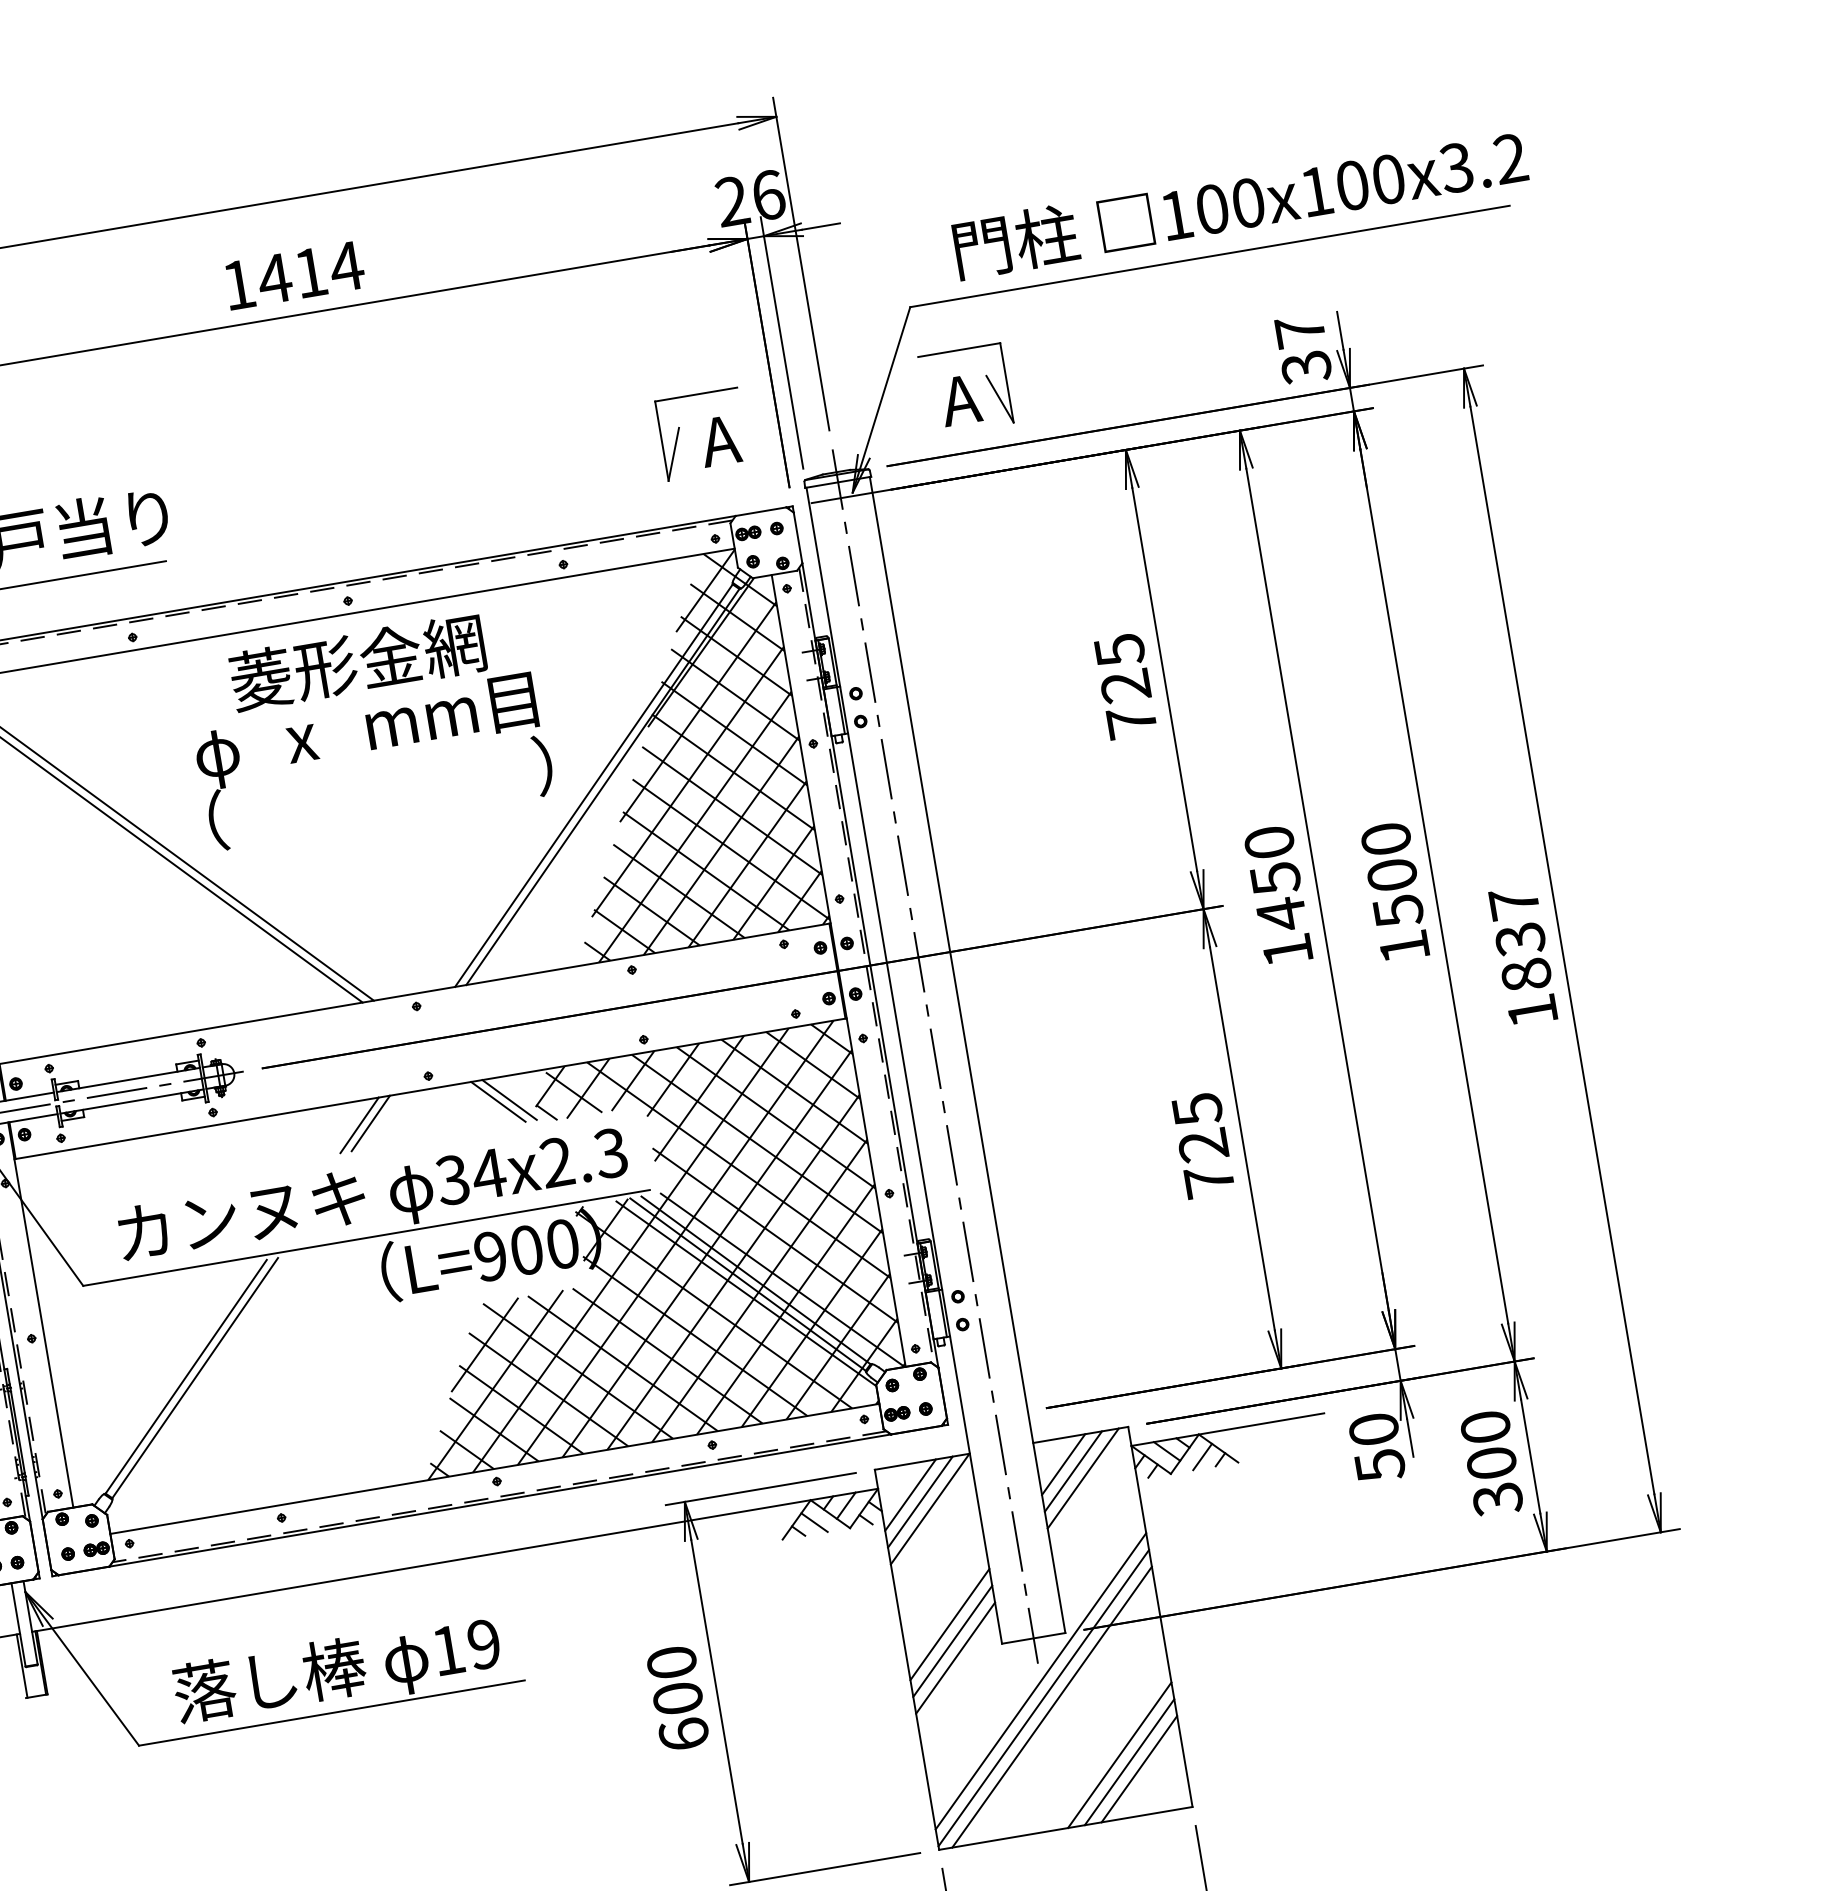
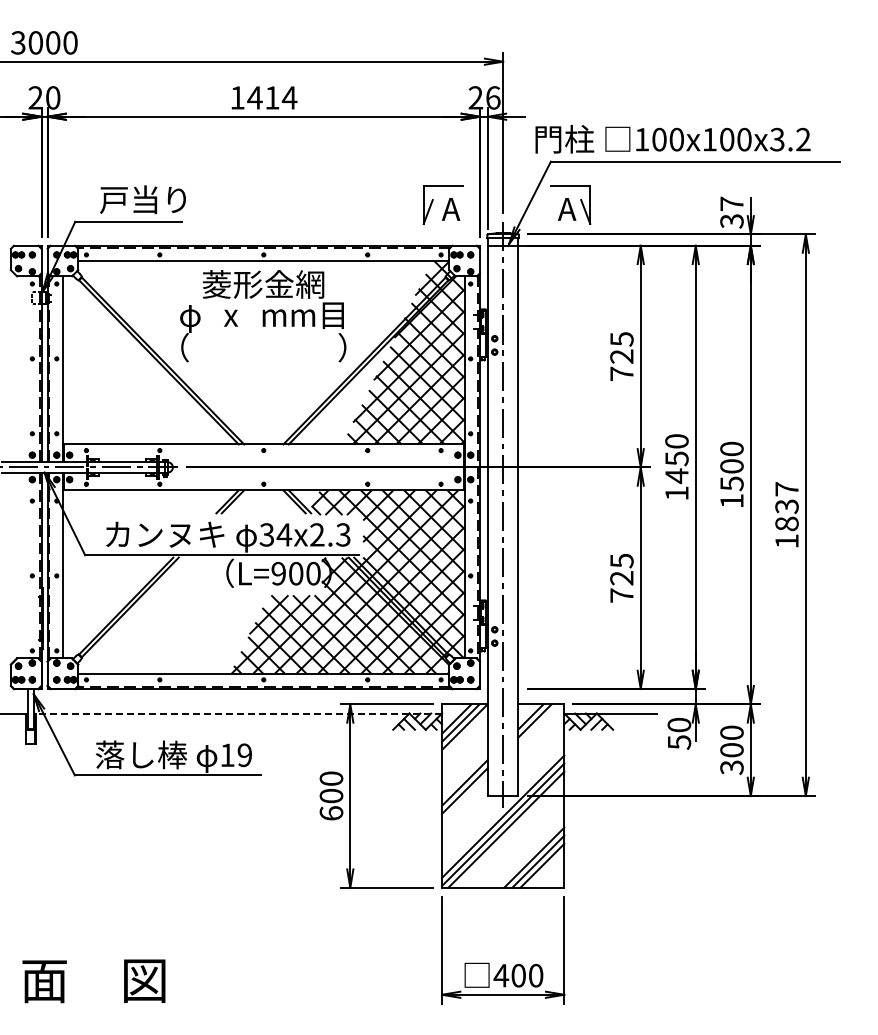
text: (1239, 204) -> (672, 139), moved
line: (1081, 1477) -> (538, 724), removed
line: (454, 1560) -> (237, 713), solid -> dashed
line: (954, 1659) -> (464, 799), removed

